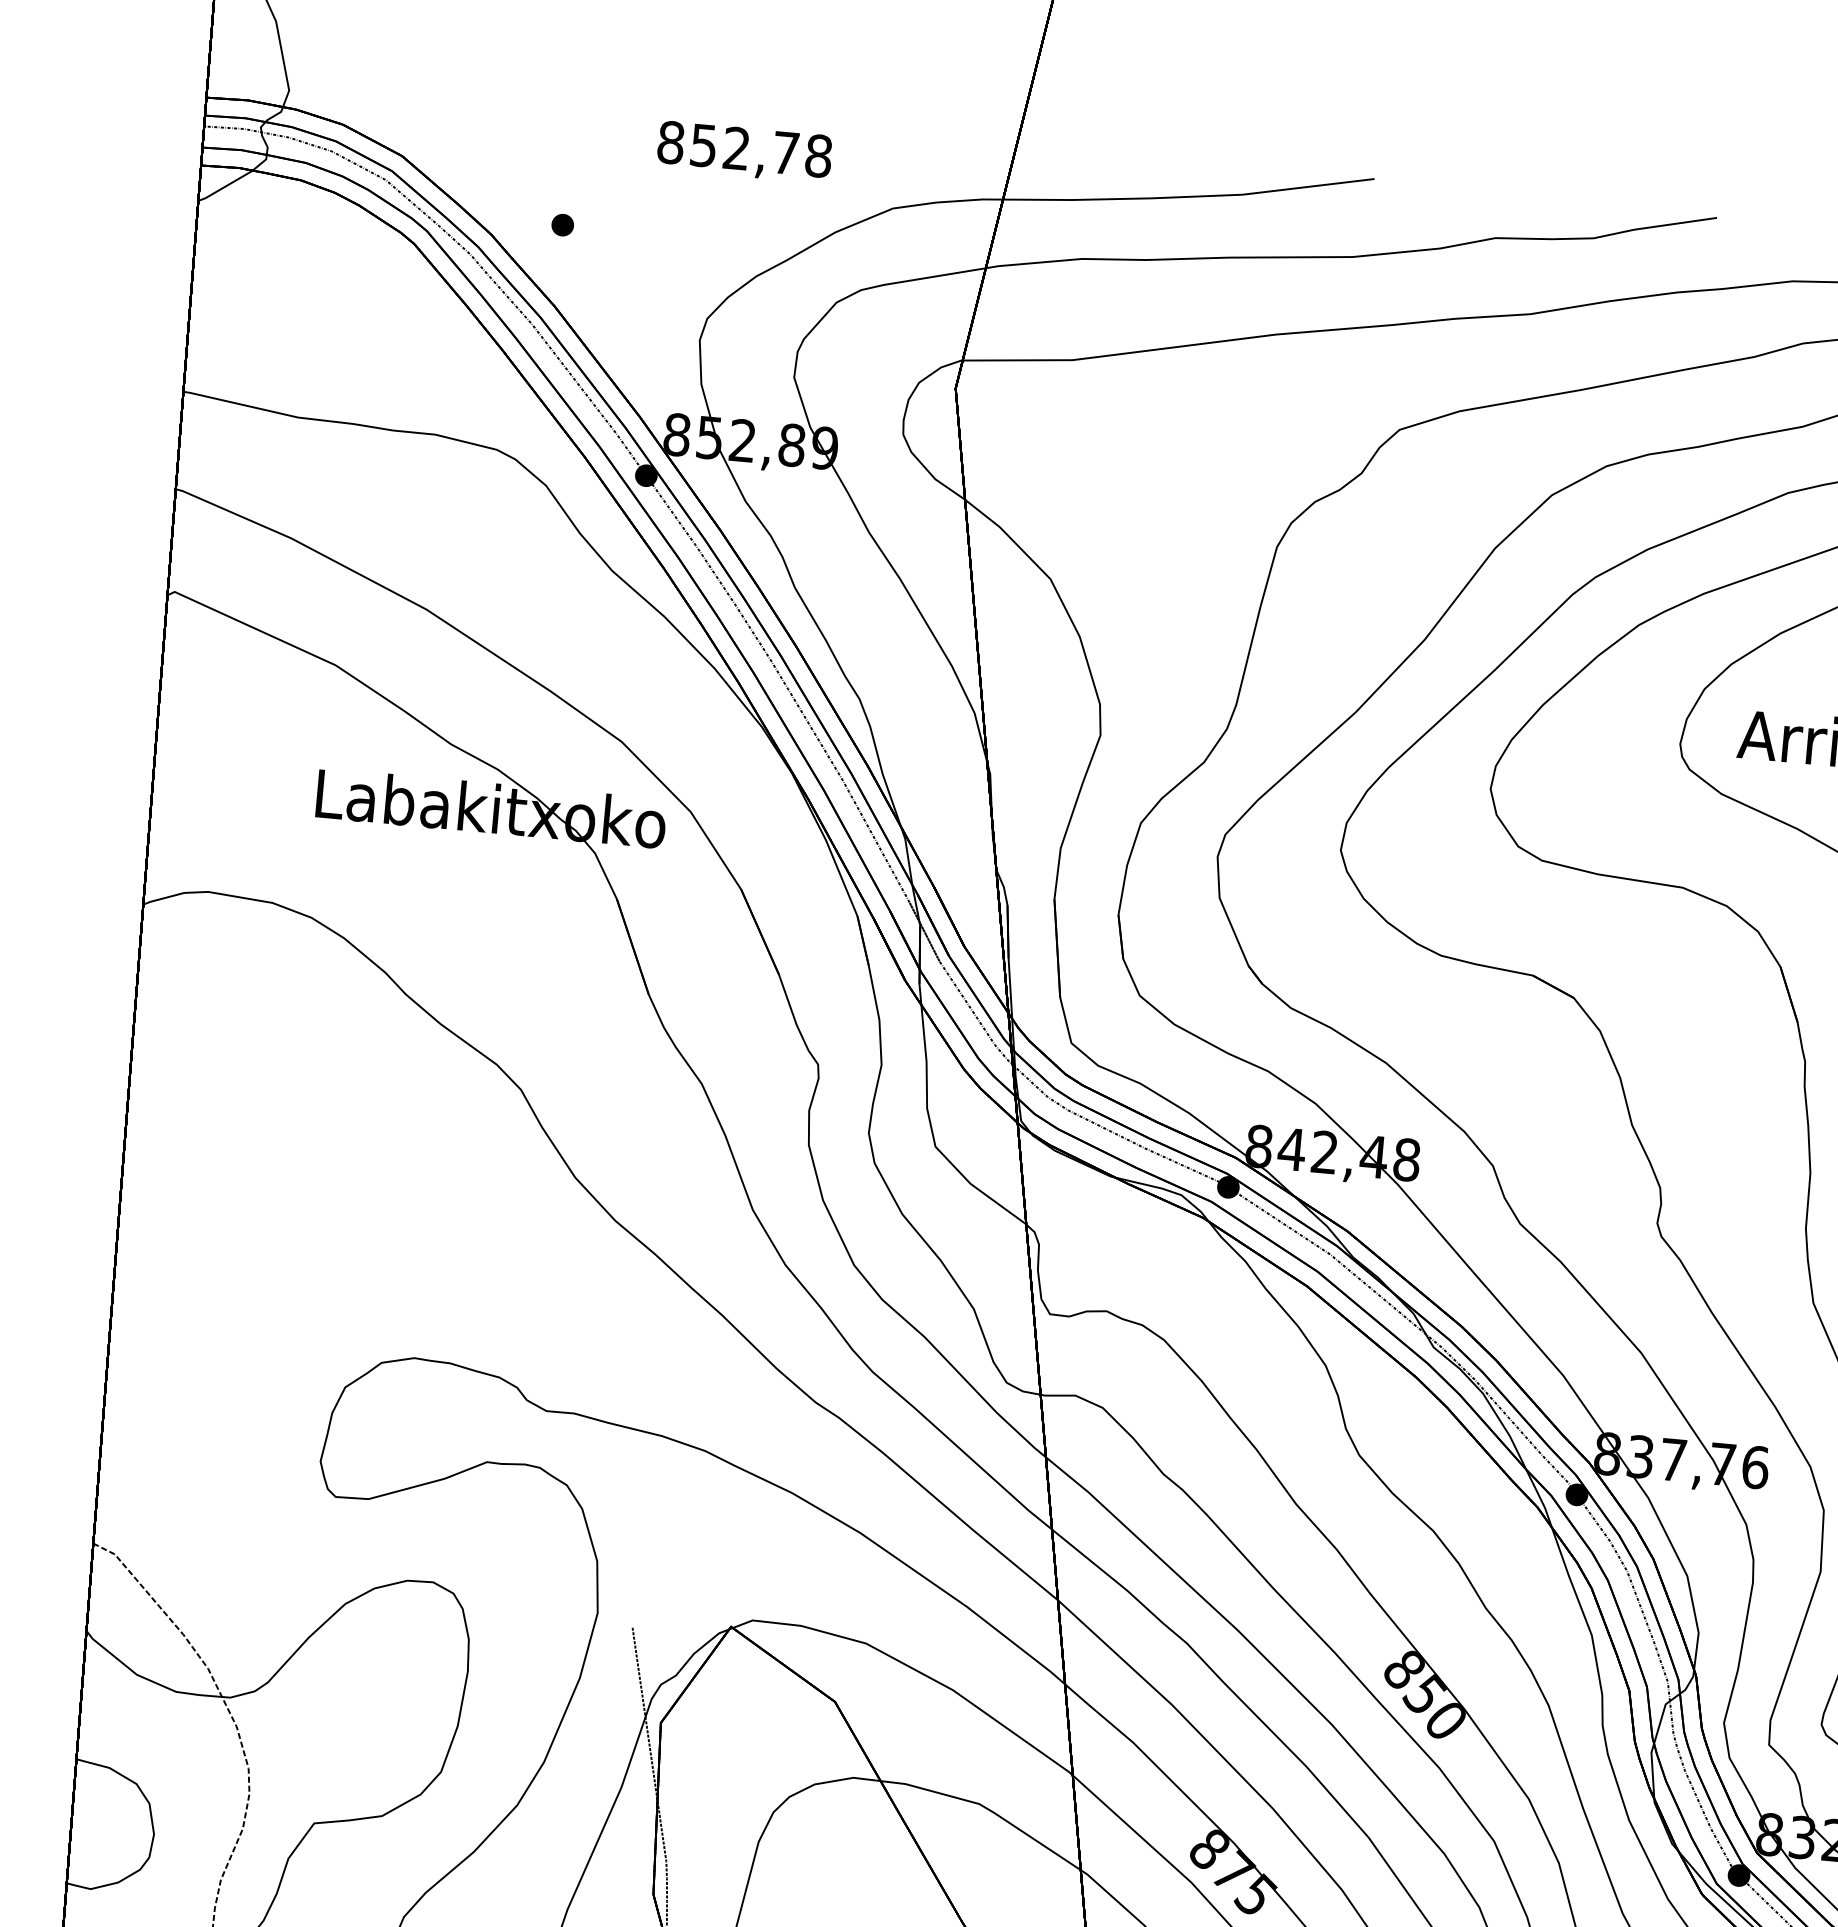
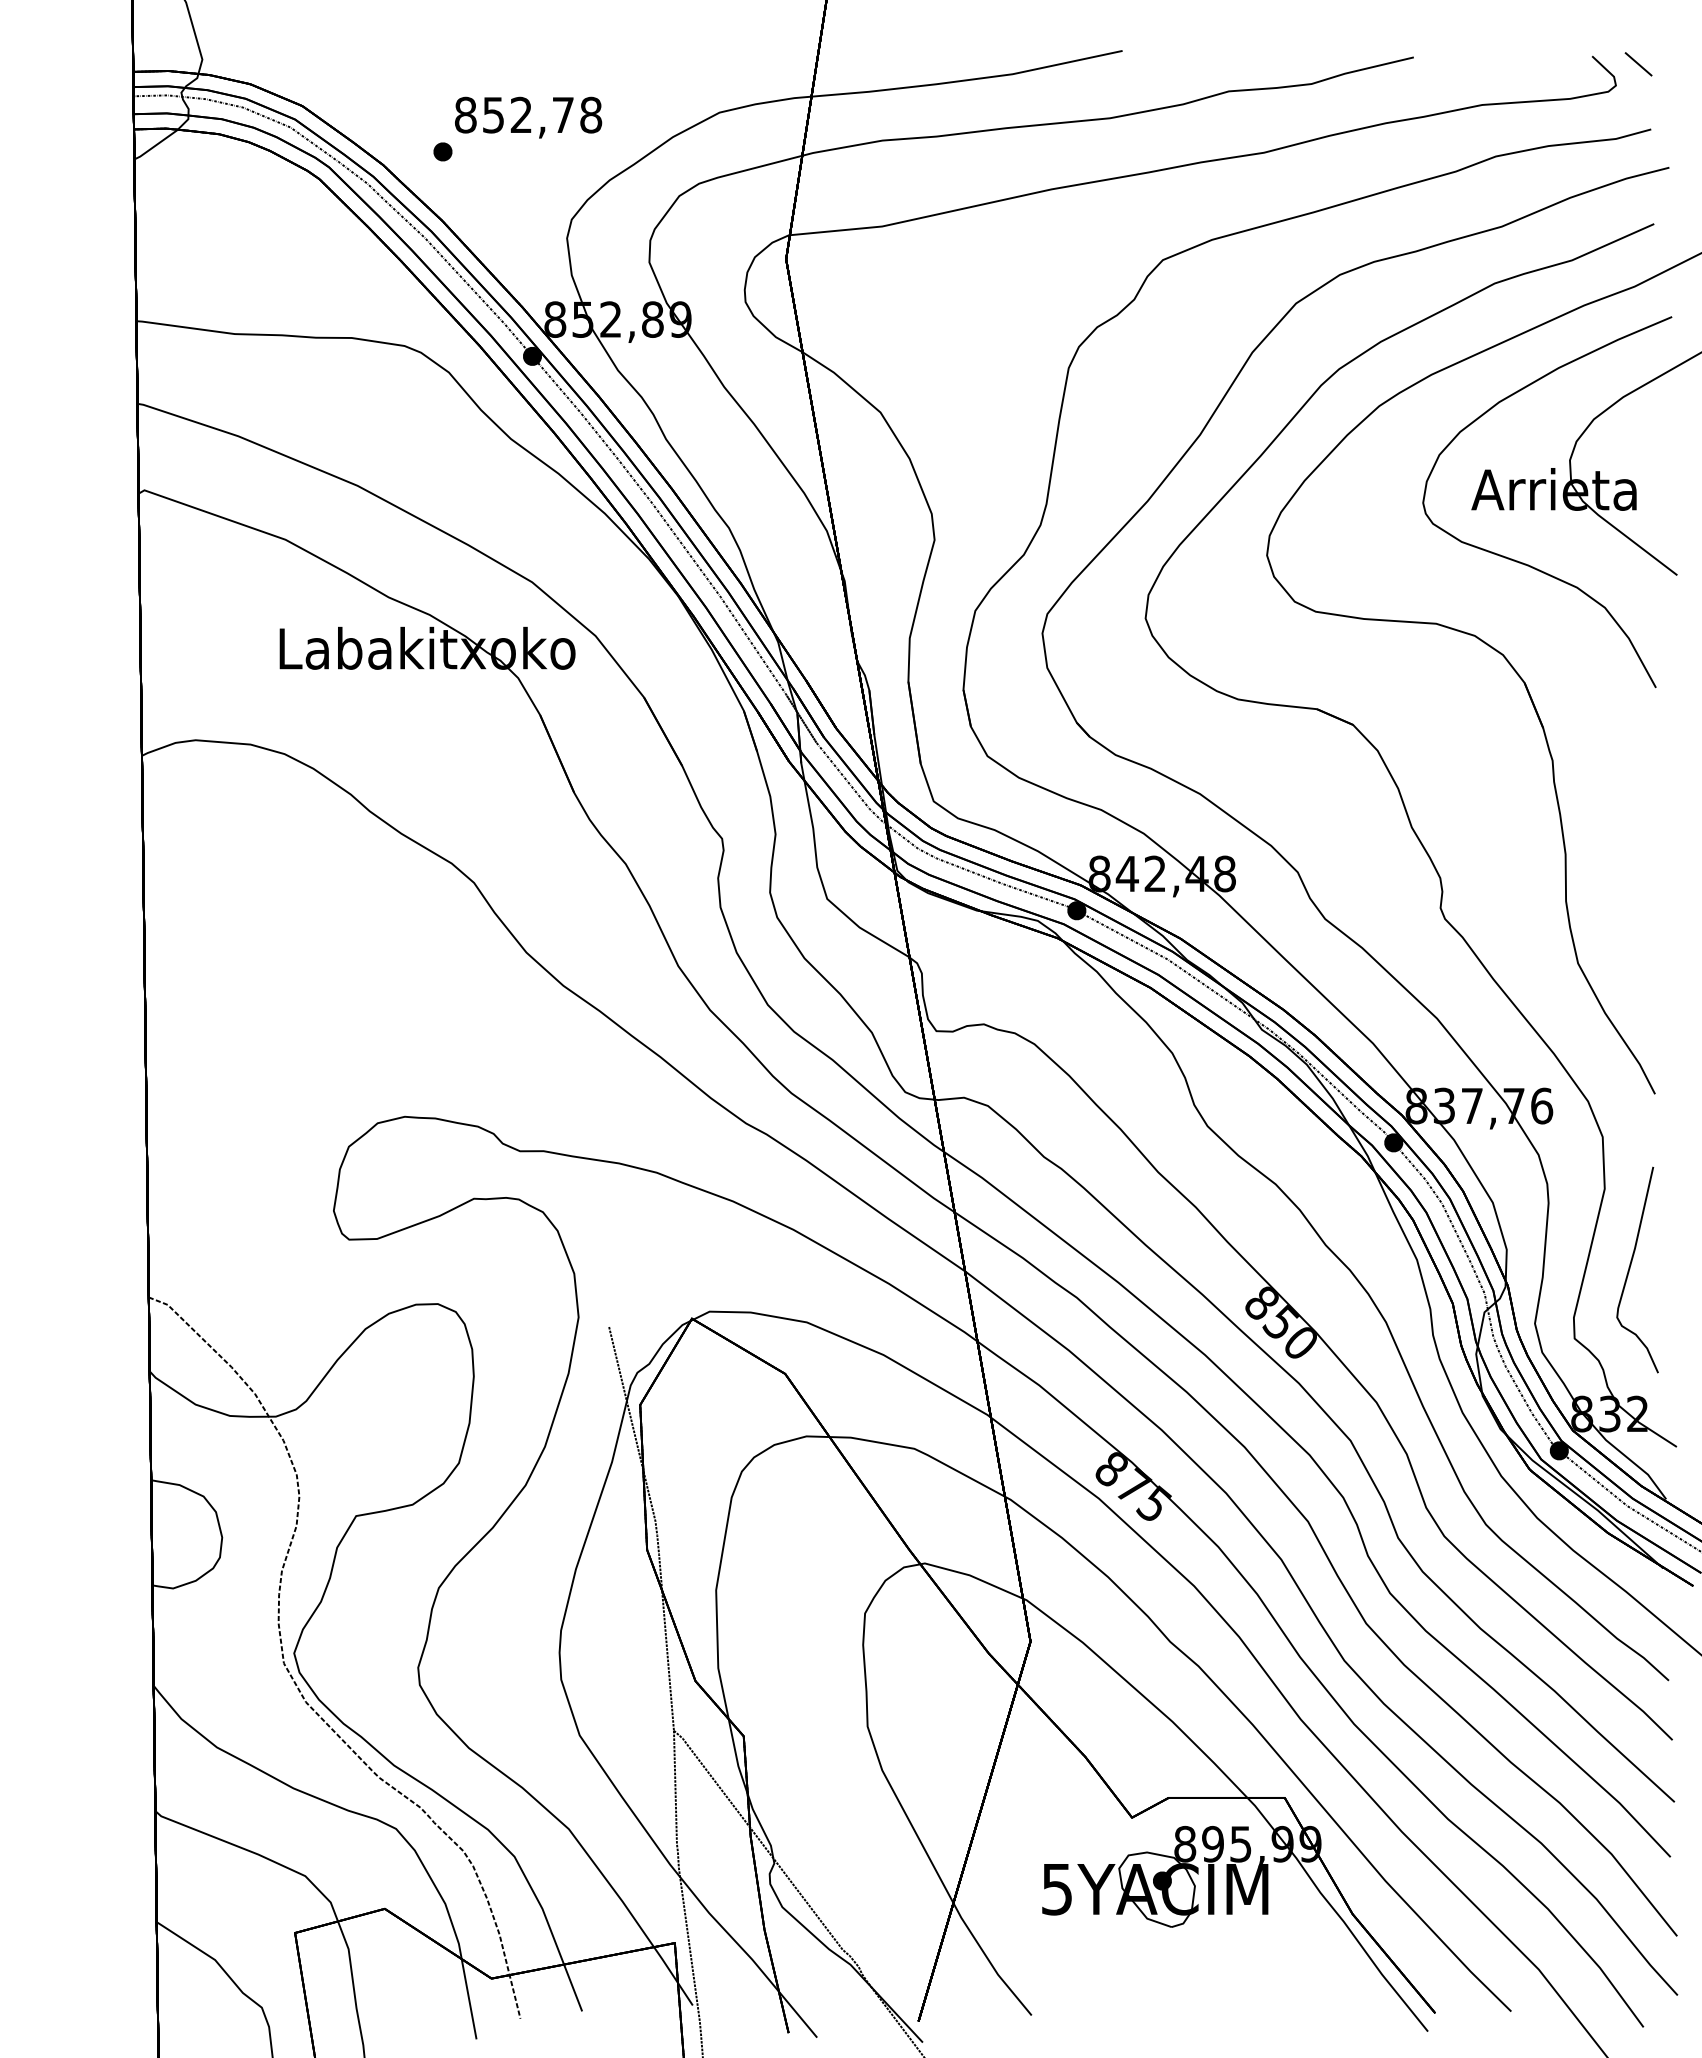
text: (744, 152) -> (528, 117), moved

